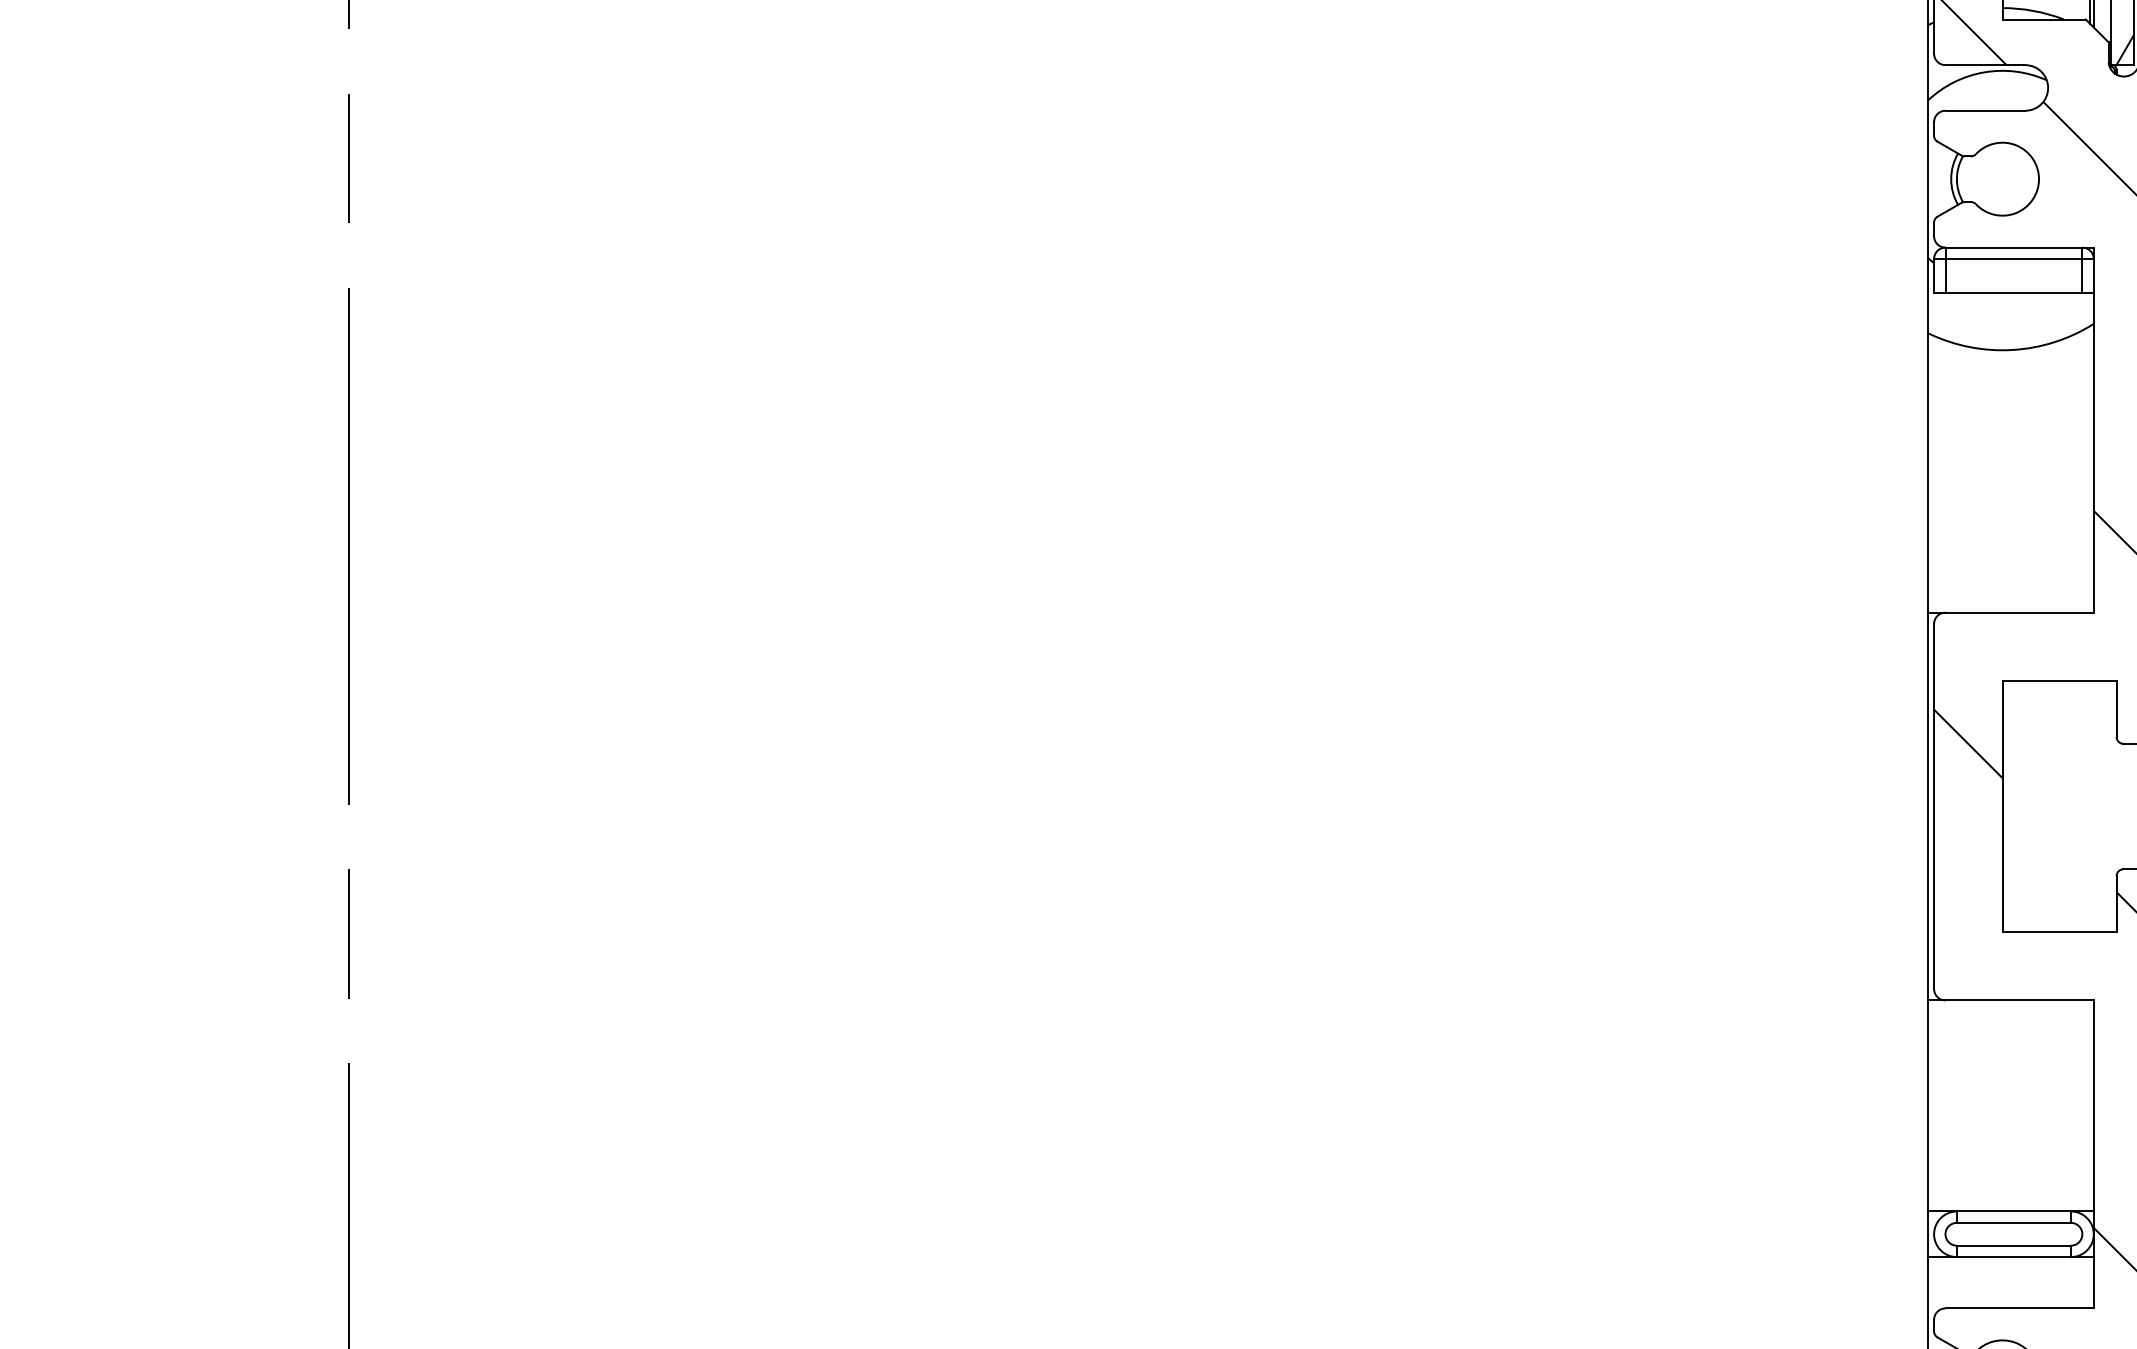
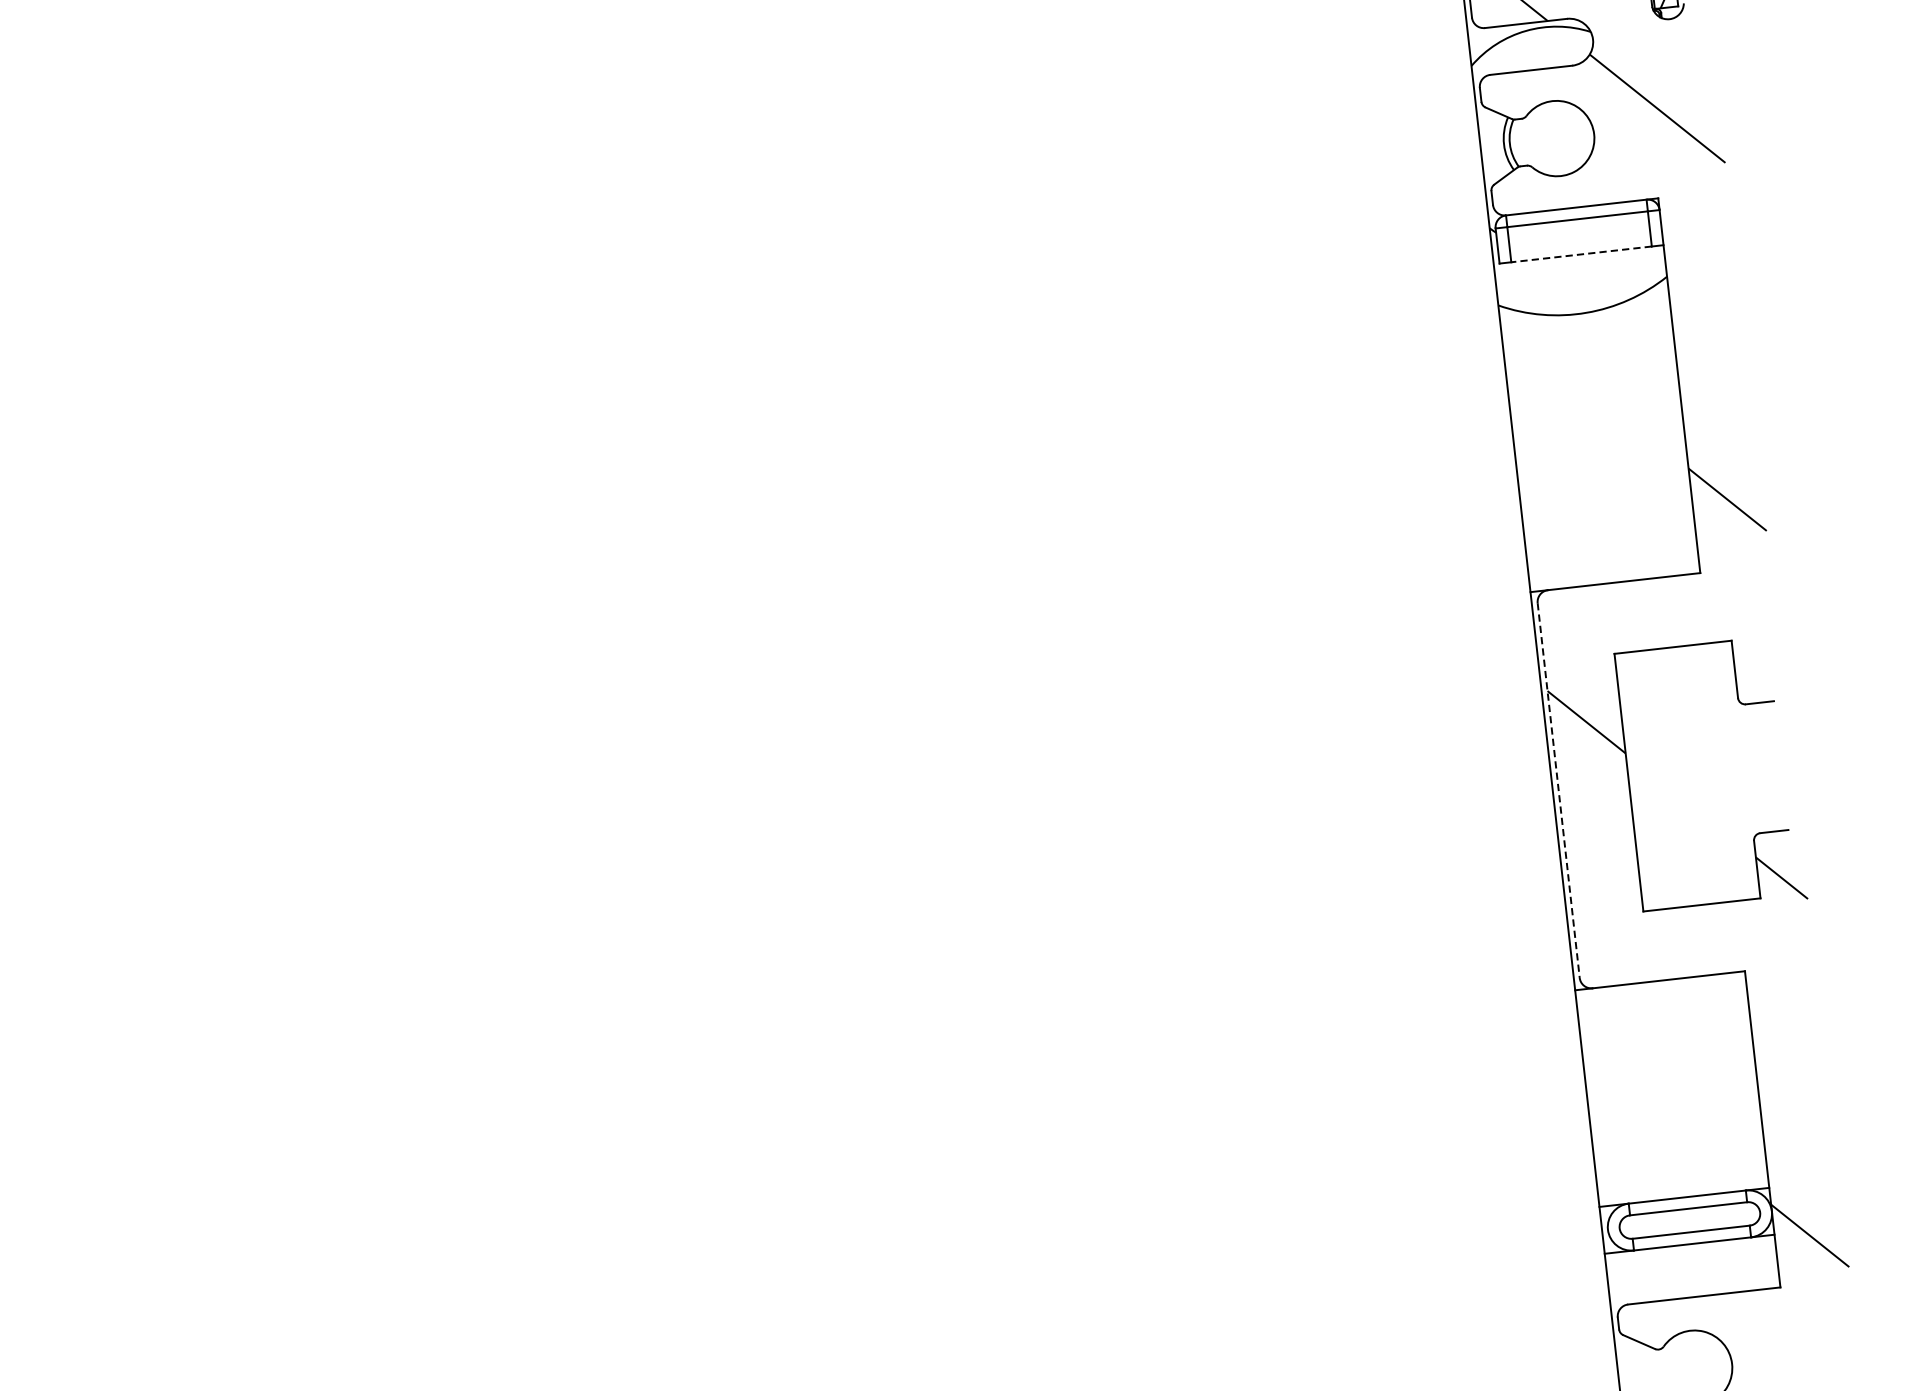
line: (2013, 293) -> (1581, 254), solid -> dashed
line: (1934, 806) -> (1559, 790), solid -> dashed

